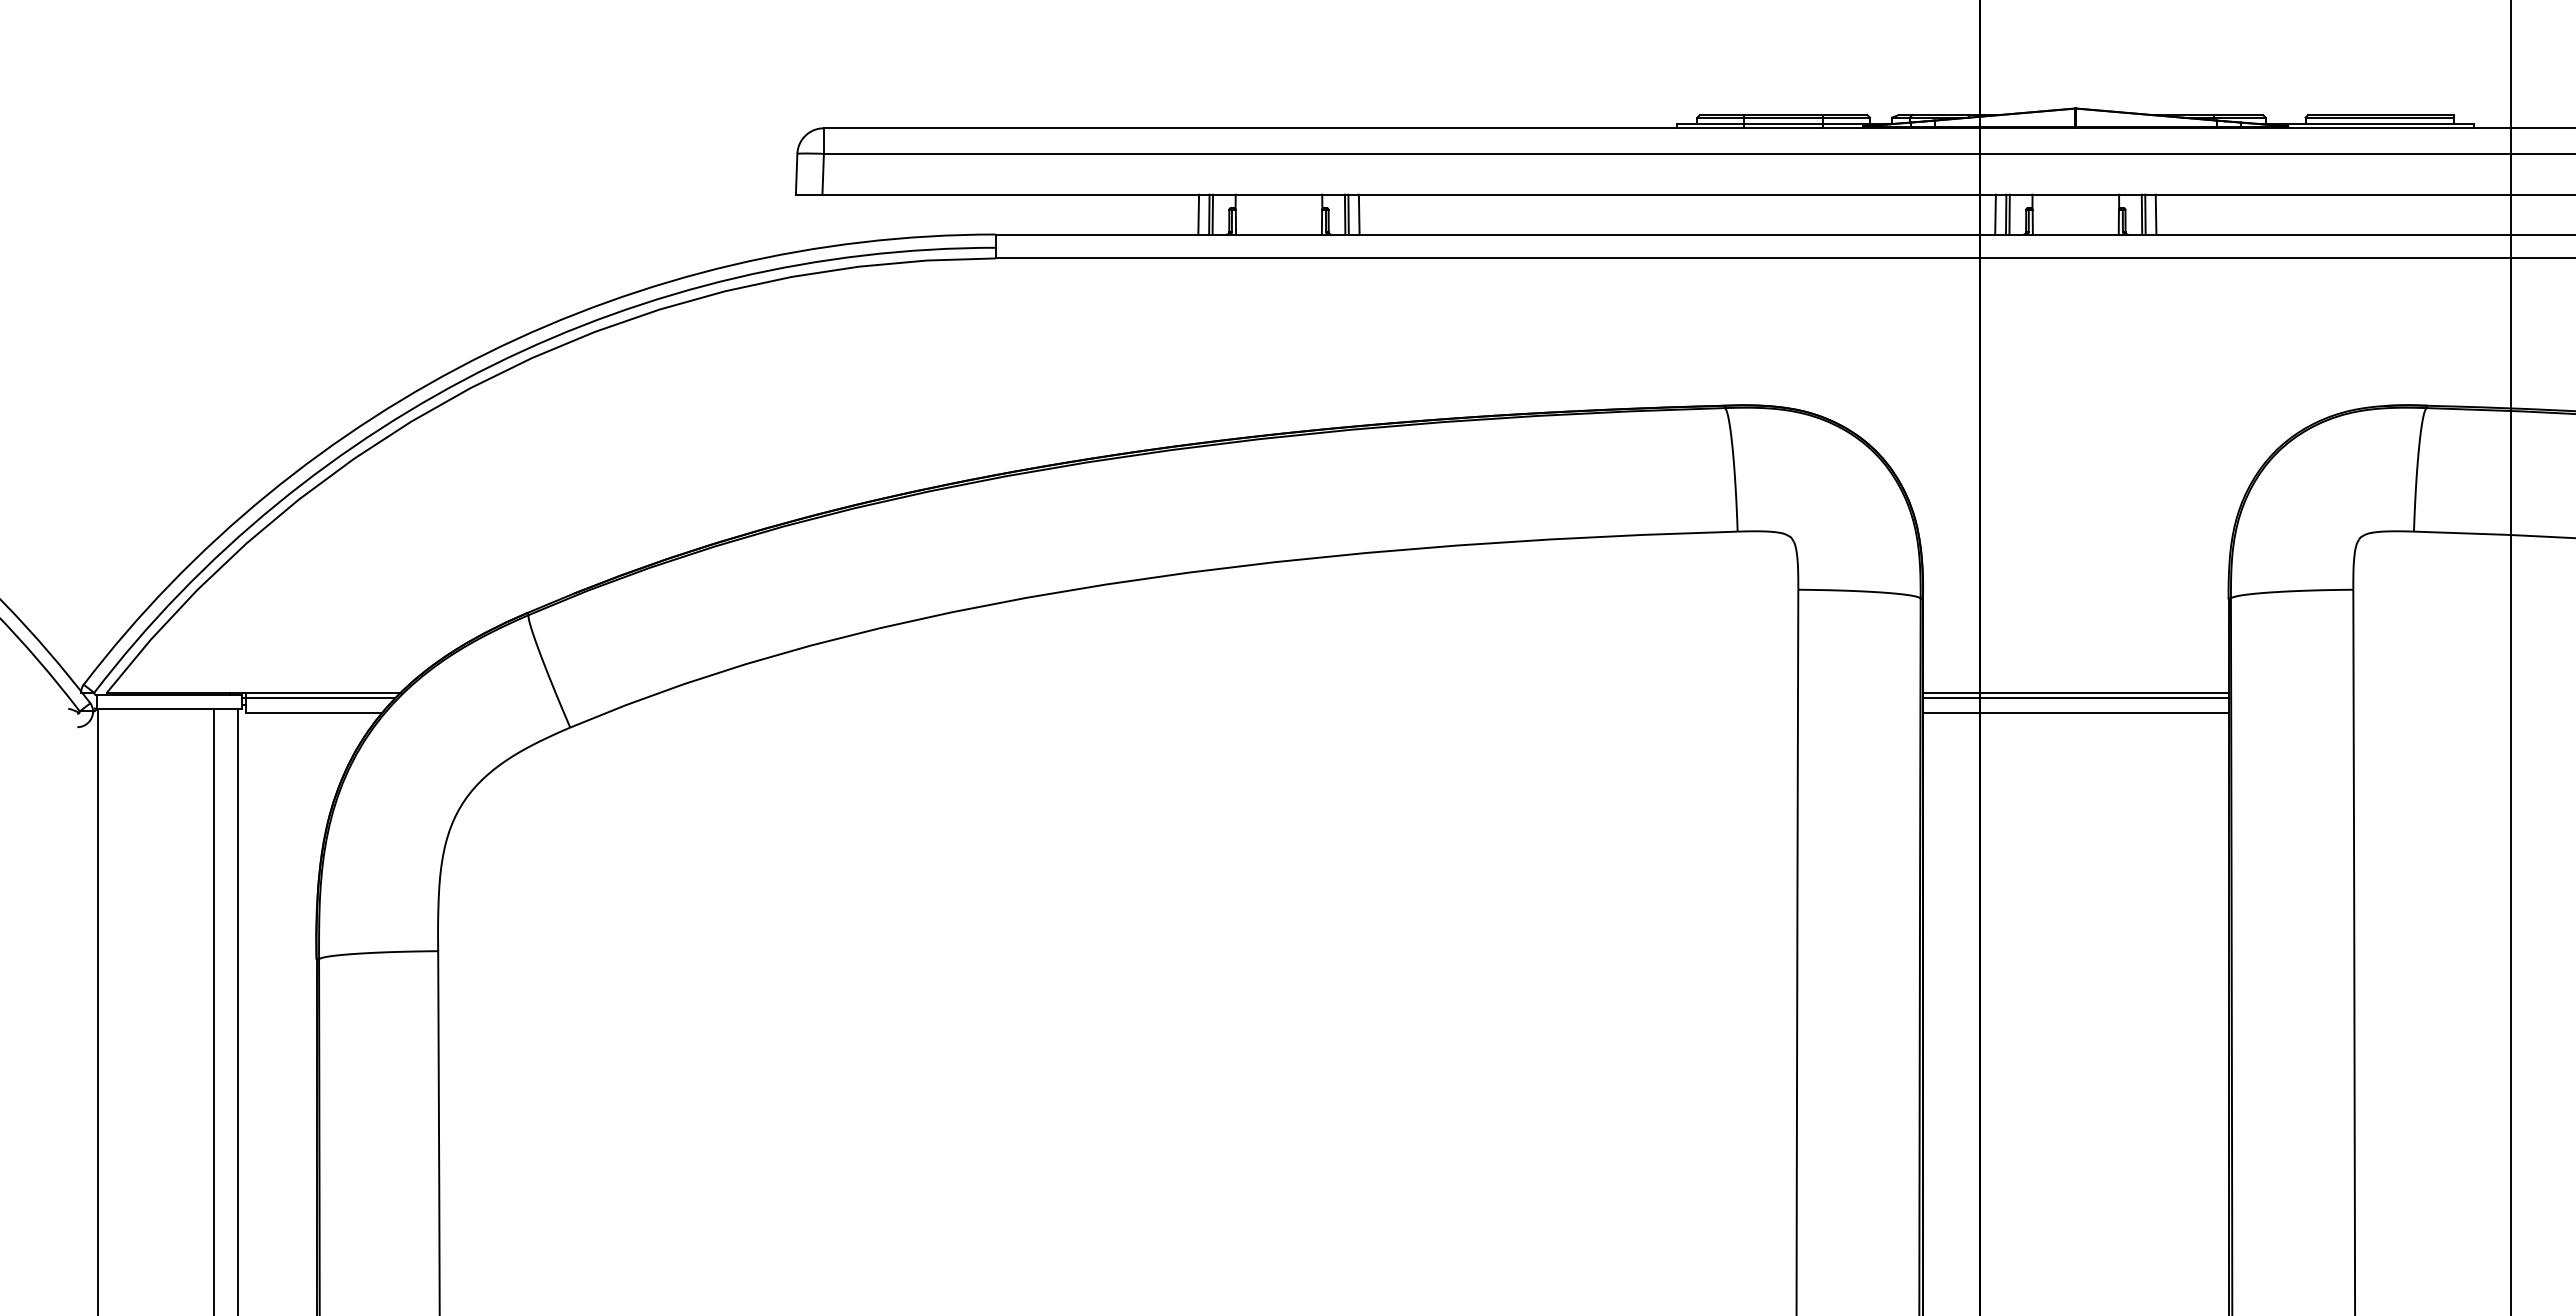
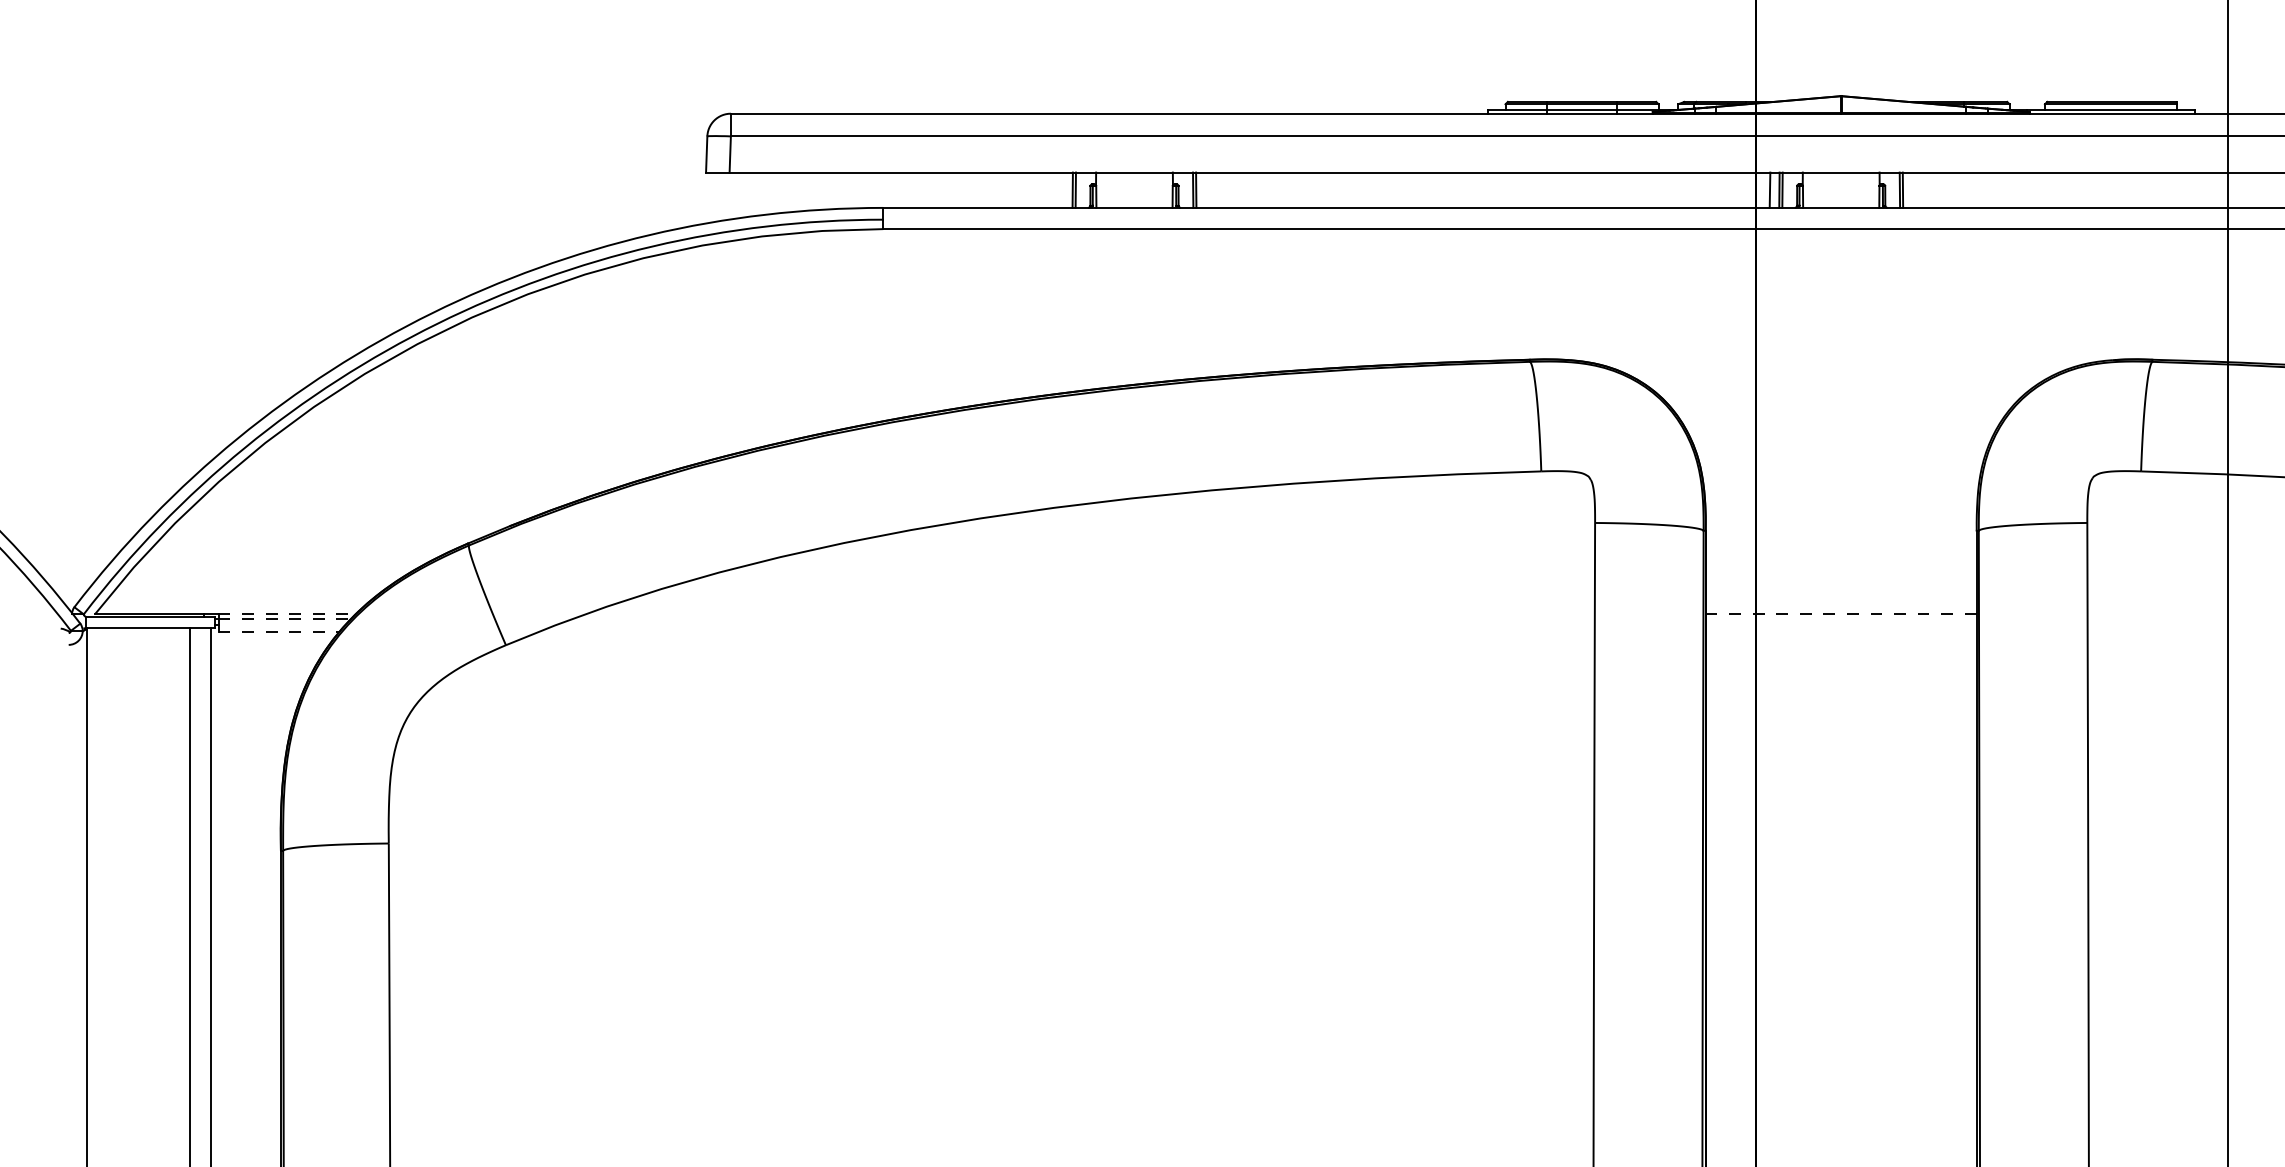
line: (1198, 214) -> (1063, 190), removed
line: (1358, 214) -> (1205, 190), removed
line: (2155, 214) -> (1911, 190), removed
line: (324, 692) -> (287, 614), solid -> dashed
line: (2075, 692) -> (1840, 614), solid -> dashed
line: (321, 698) -> (285, 619), solid -> dashed
line: (2075, 698) -> (1840, 619), removed
line: (314, 712) -> (279, 631), solid -> dashed
line: (2075, 712) -> (1840, 631), removed

